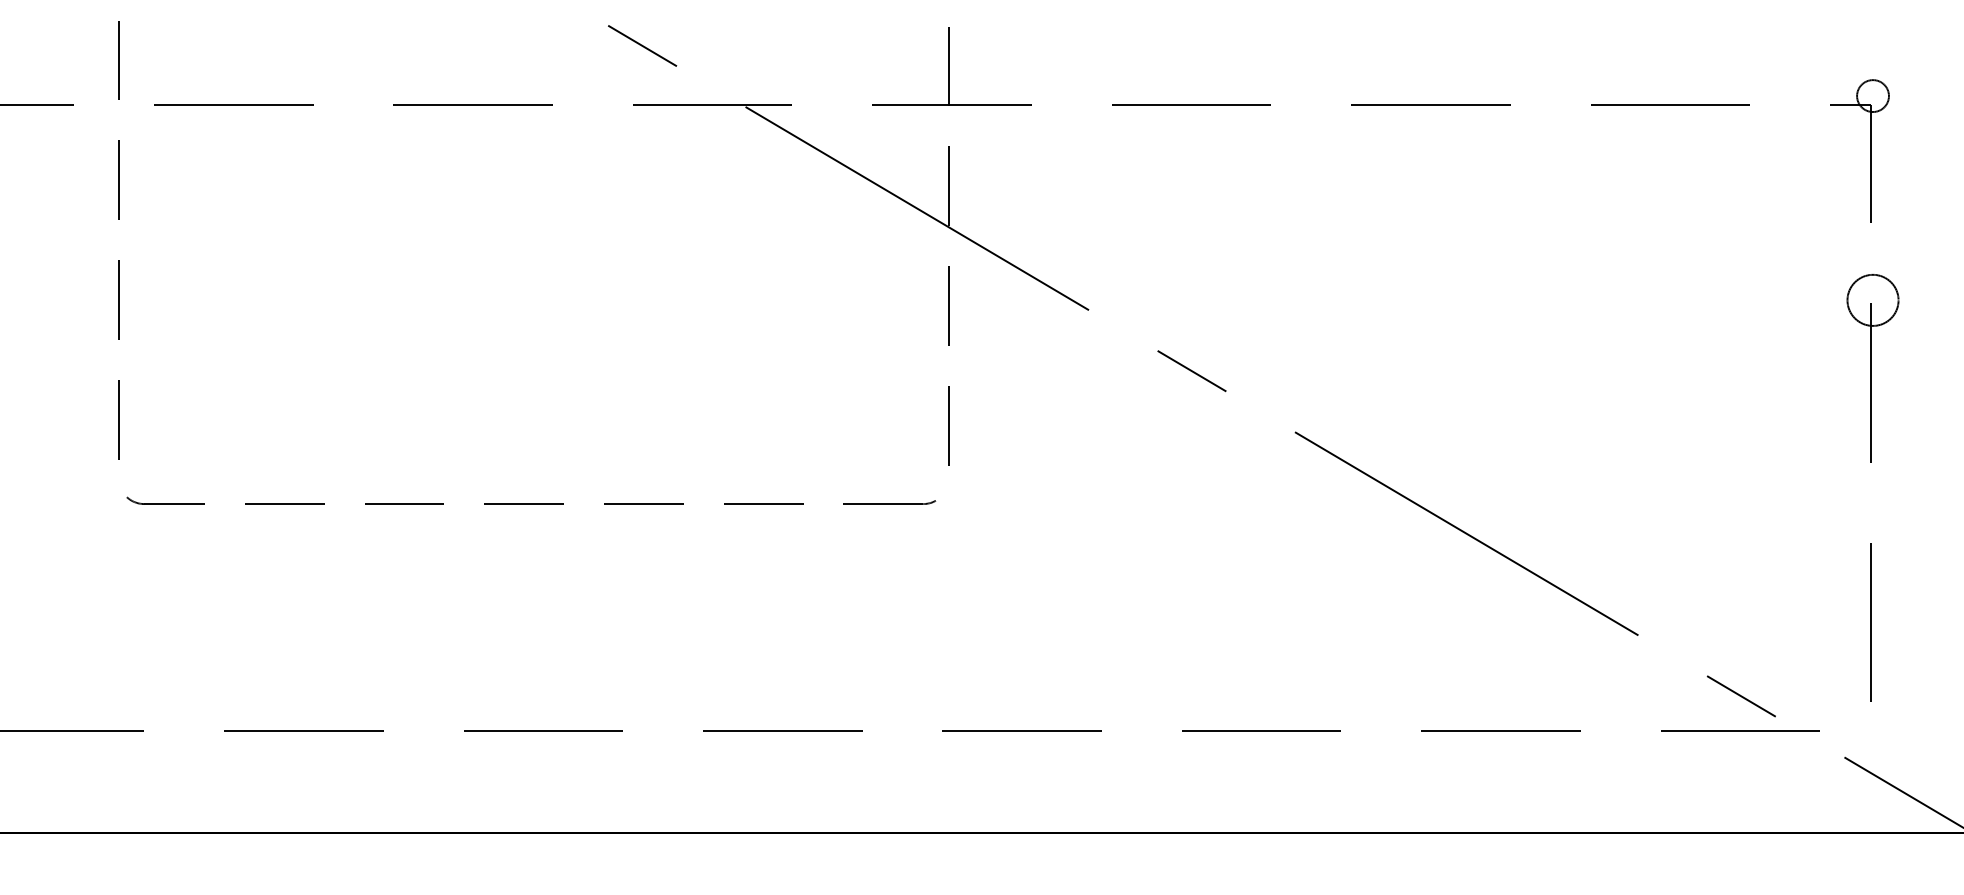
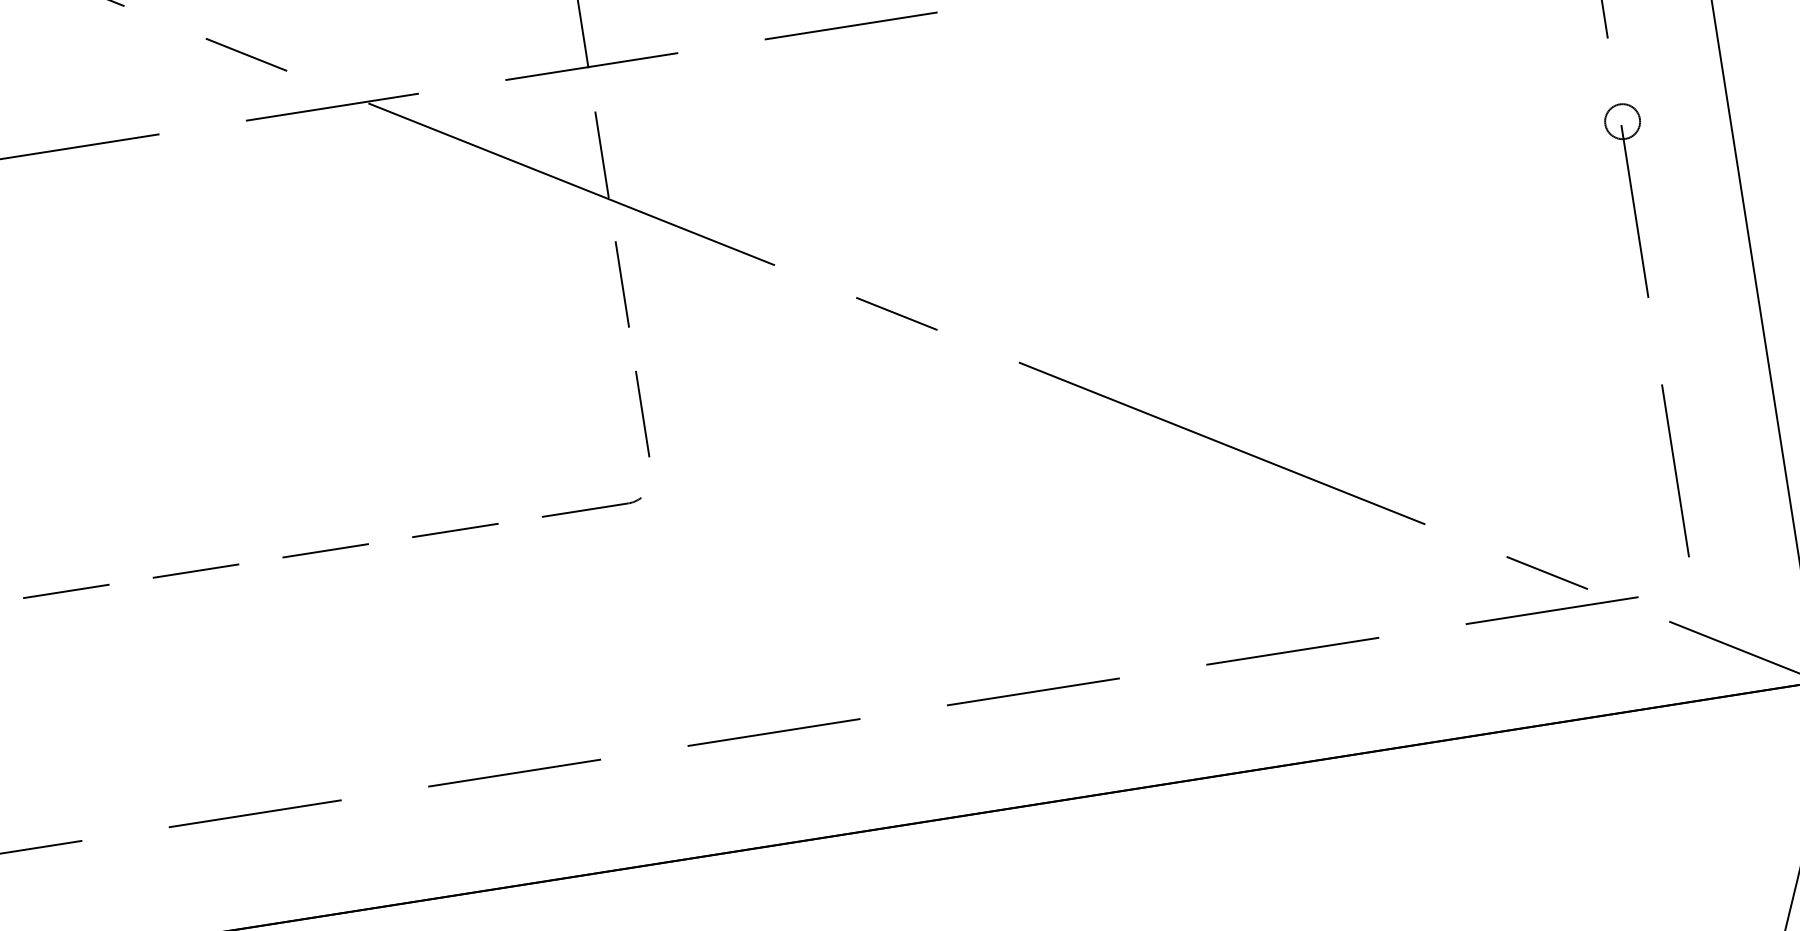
circle: (1872, 300) -> (1622, 121), size x0.62

